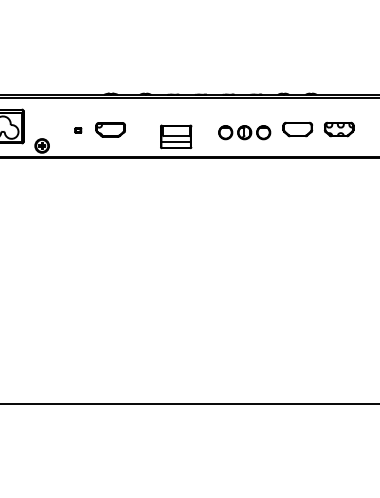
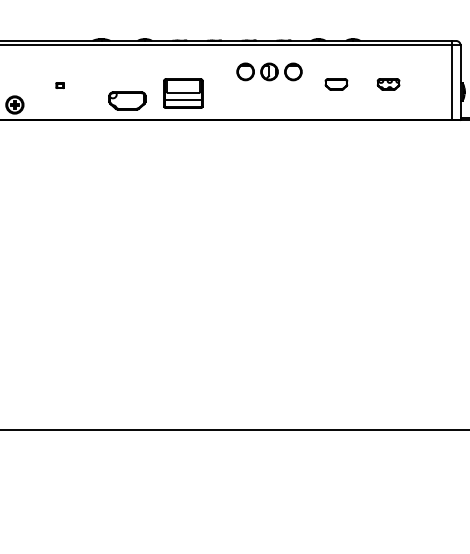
part: (110, 129) -> (127, 100), moved
part: (297, 129) -> (335, 84), size x0.6
part: (339, 129) -> (388, 84), size x0.6
part: (244, 132) -> (269, 71), moved

